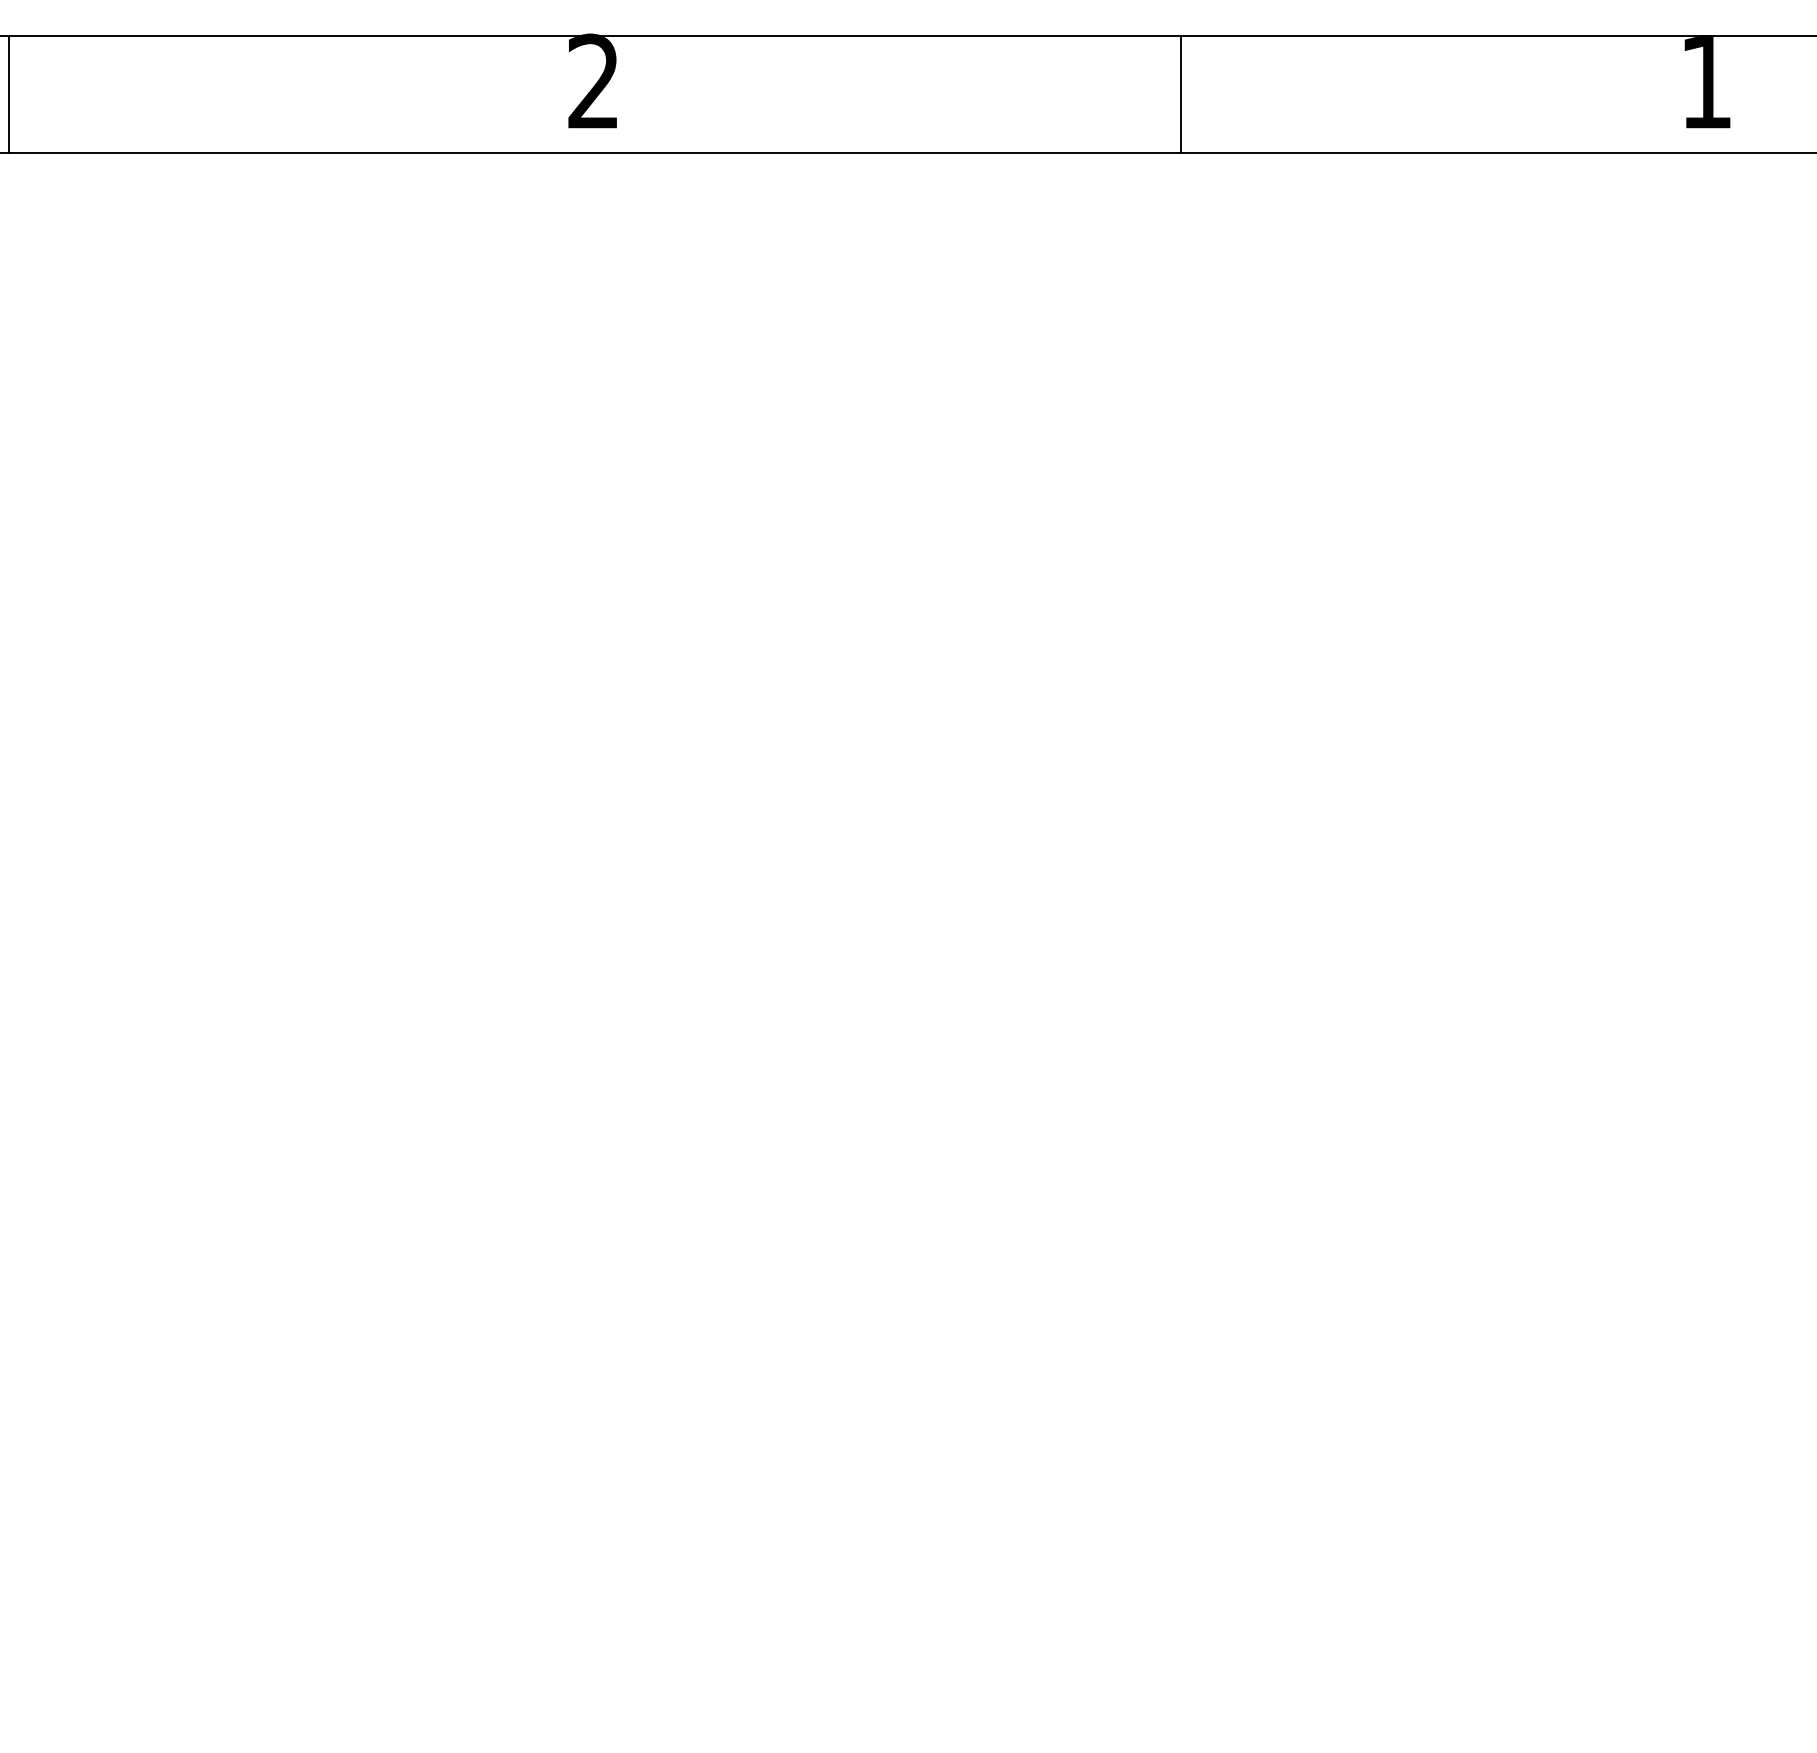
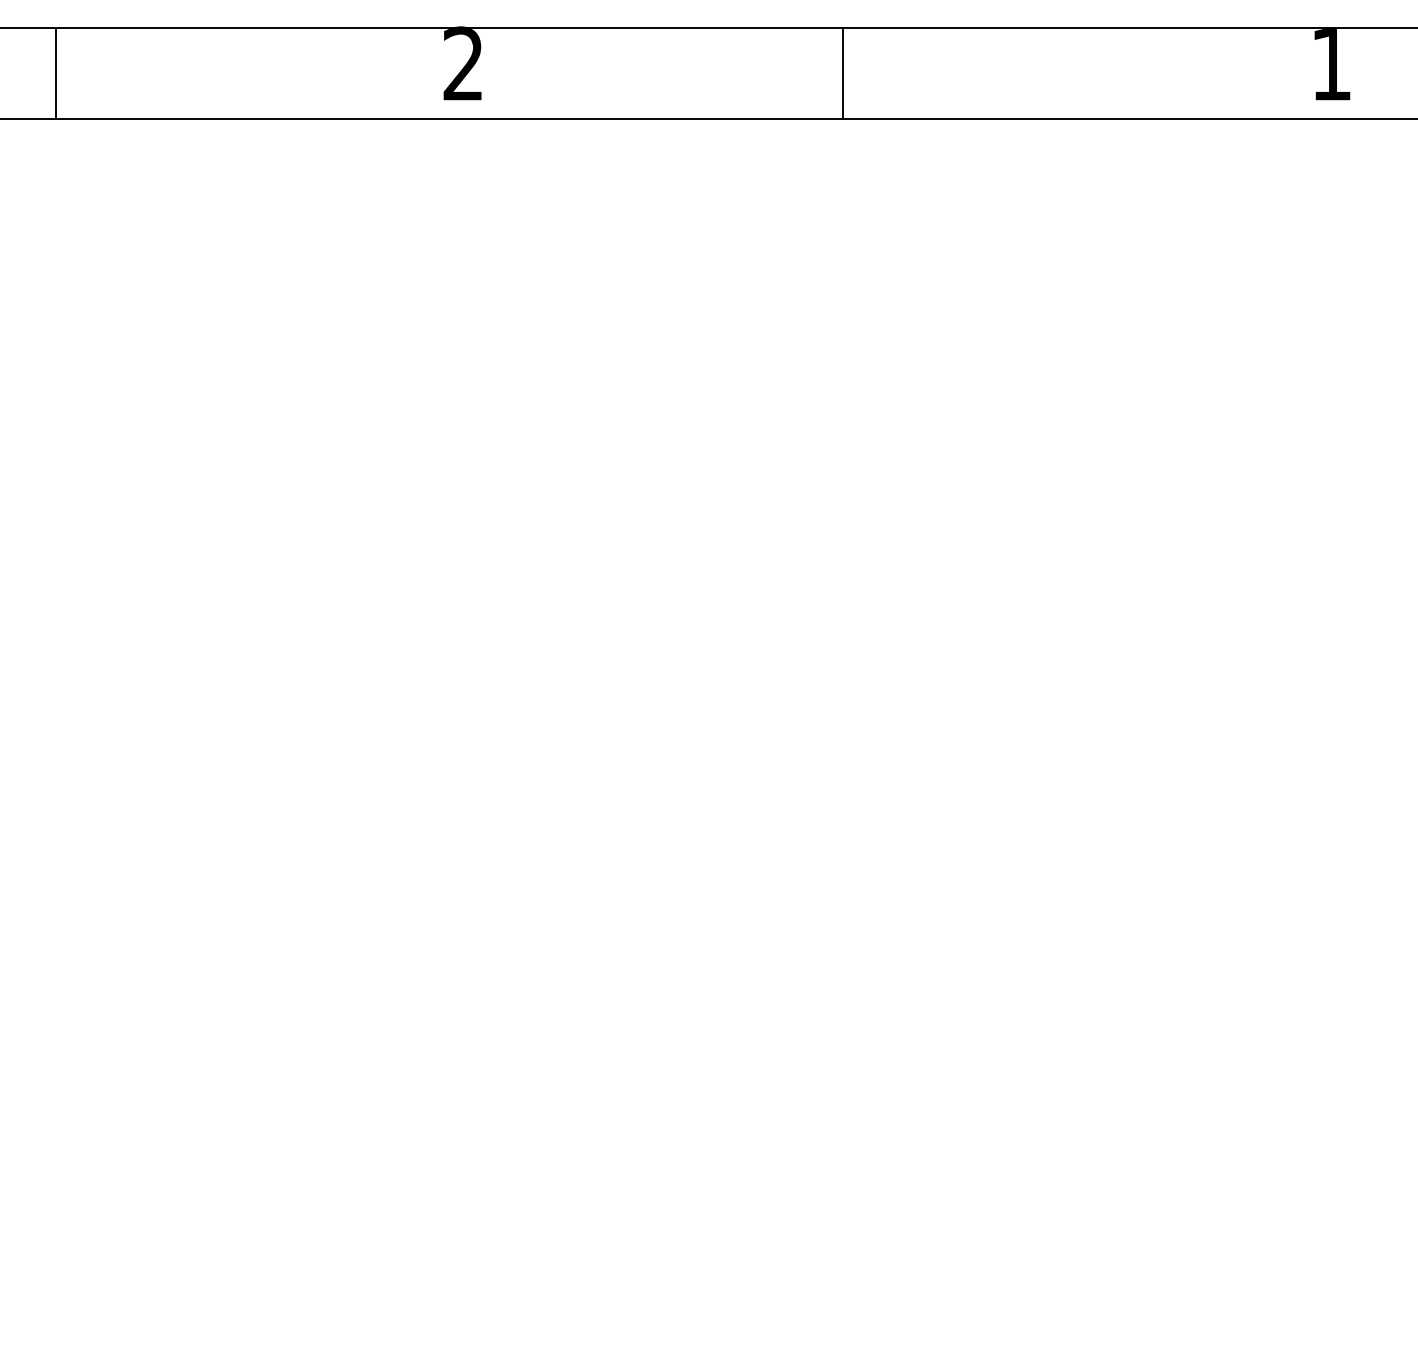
line: (9, 93) -> (55, 73), moved
line: (1180, 93) -> (843, 73), moved

